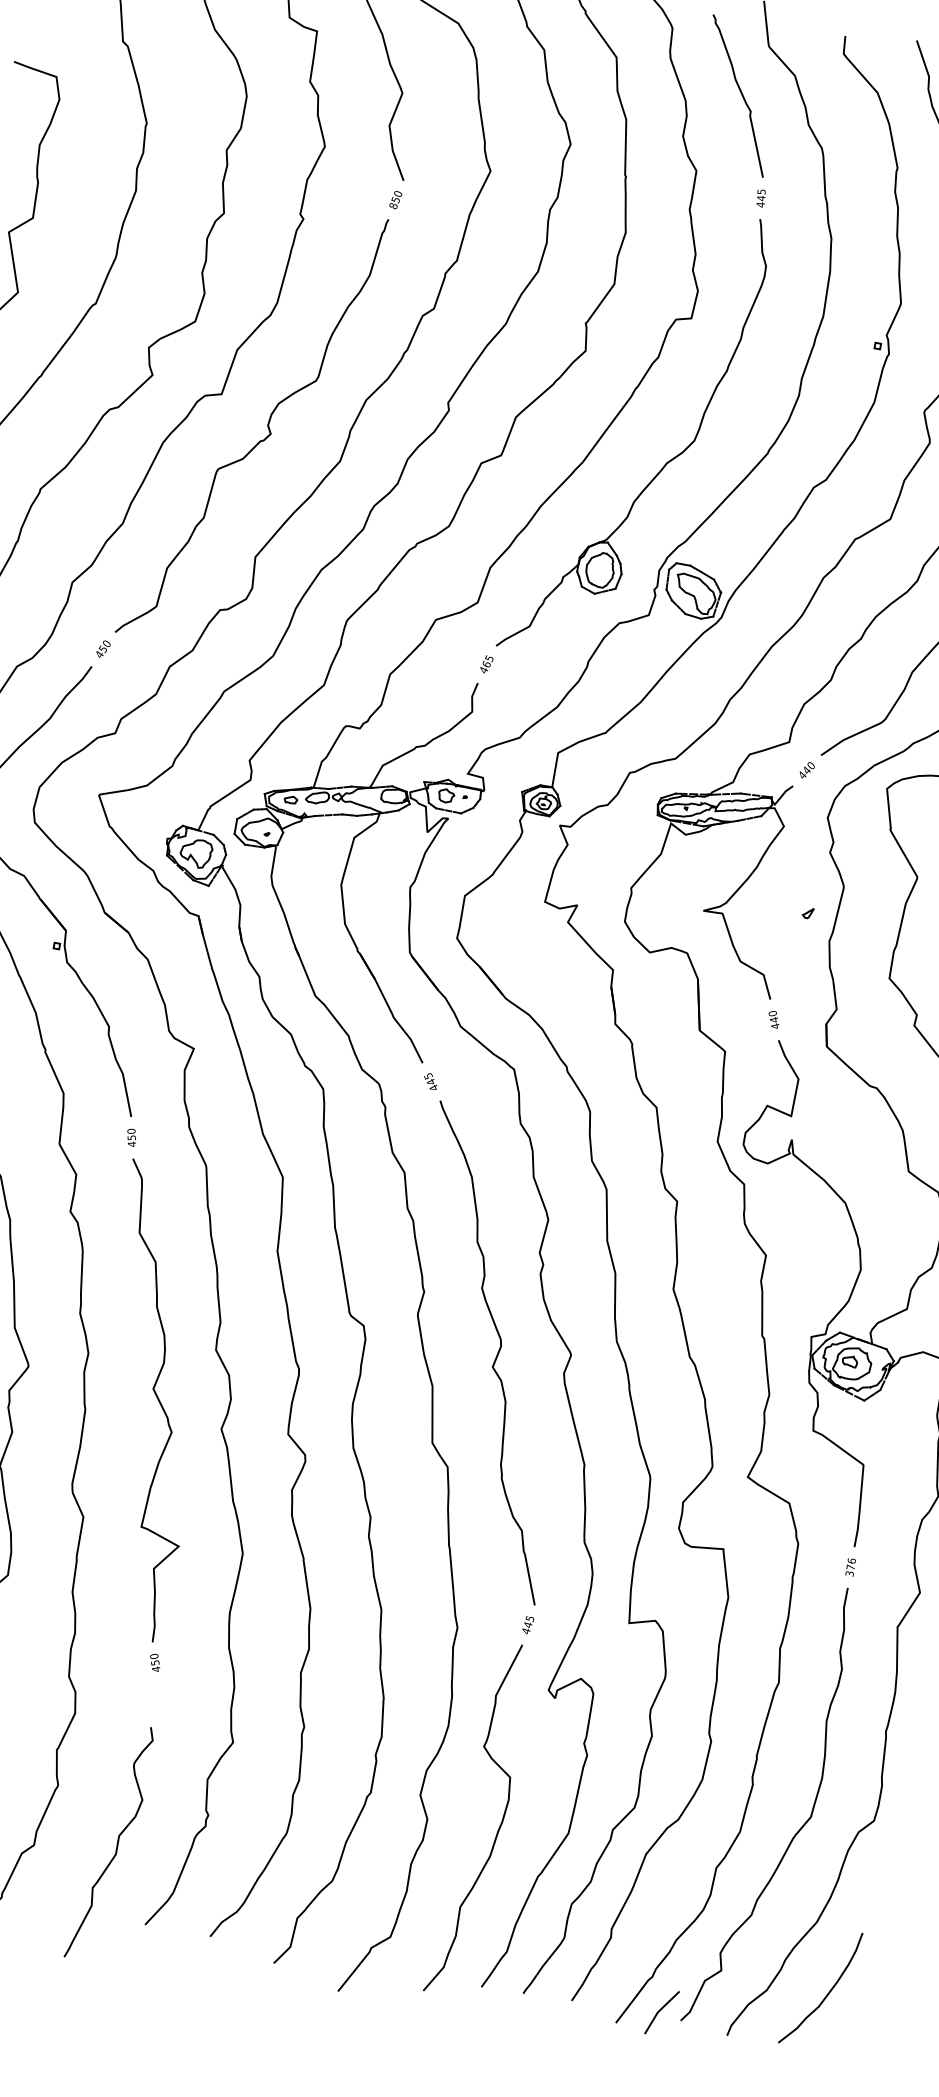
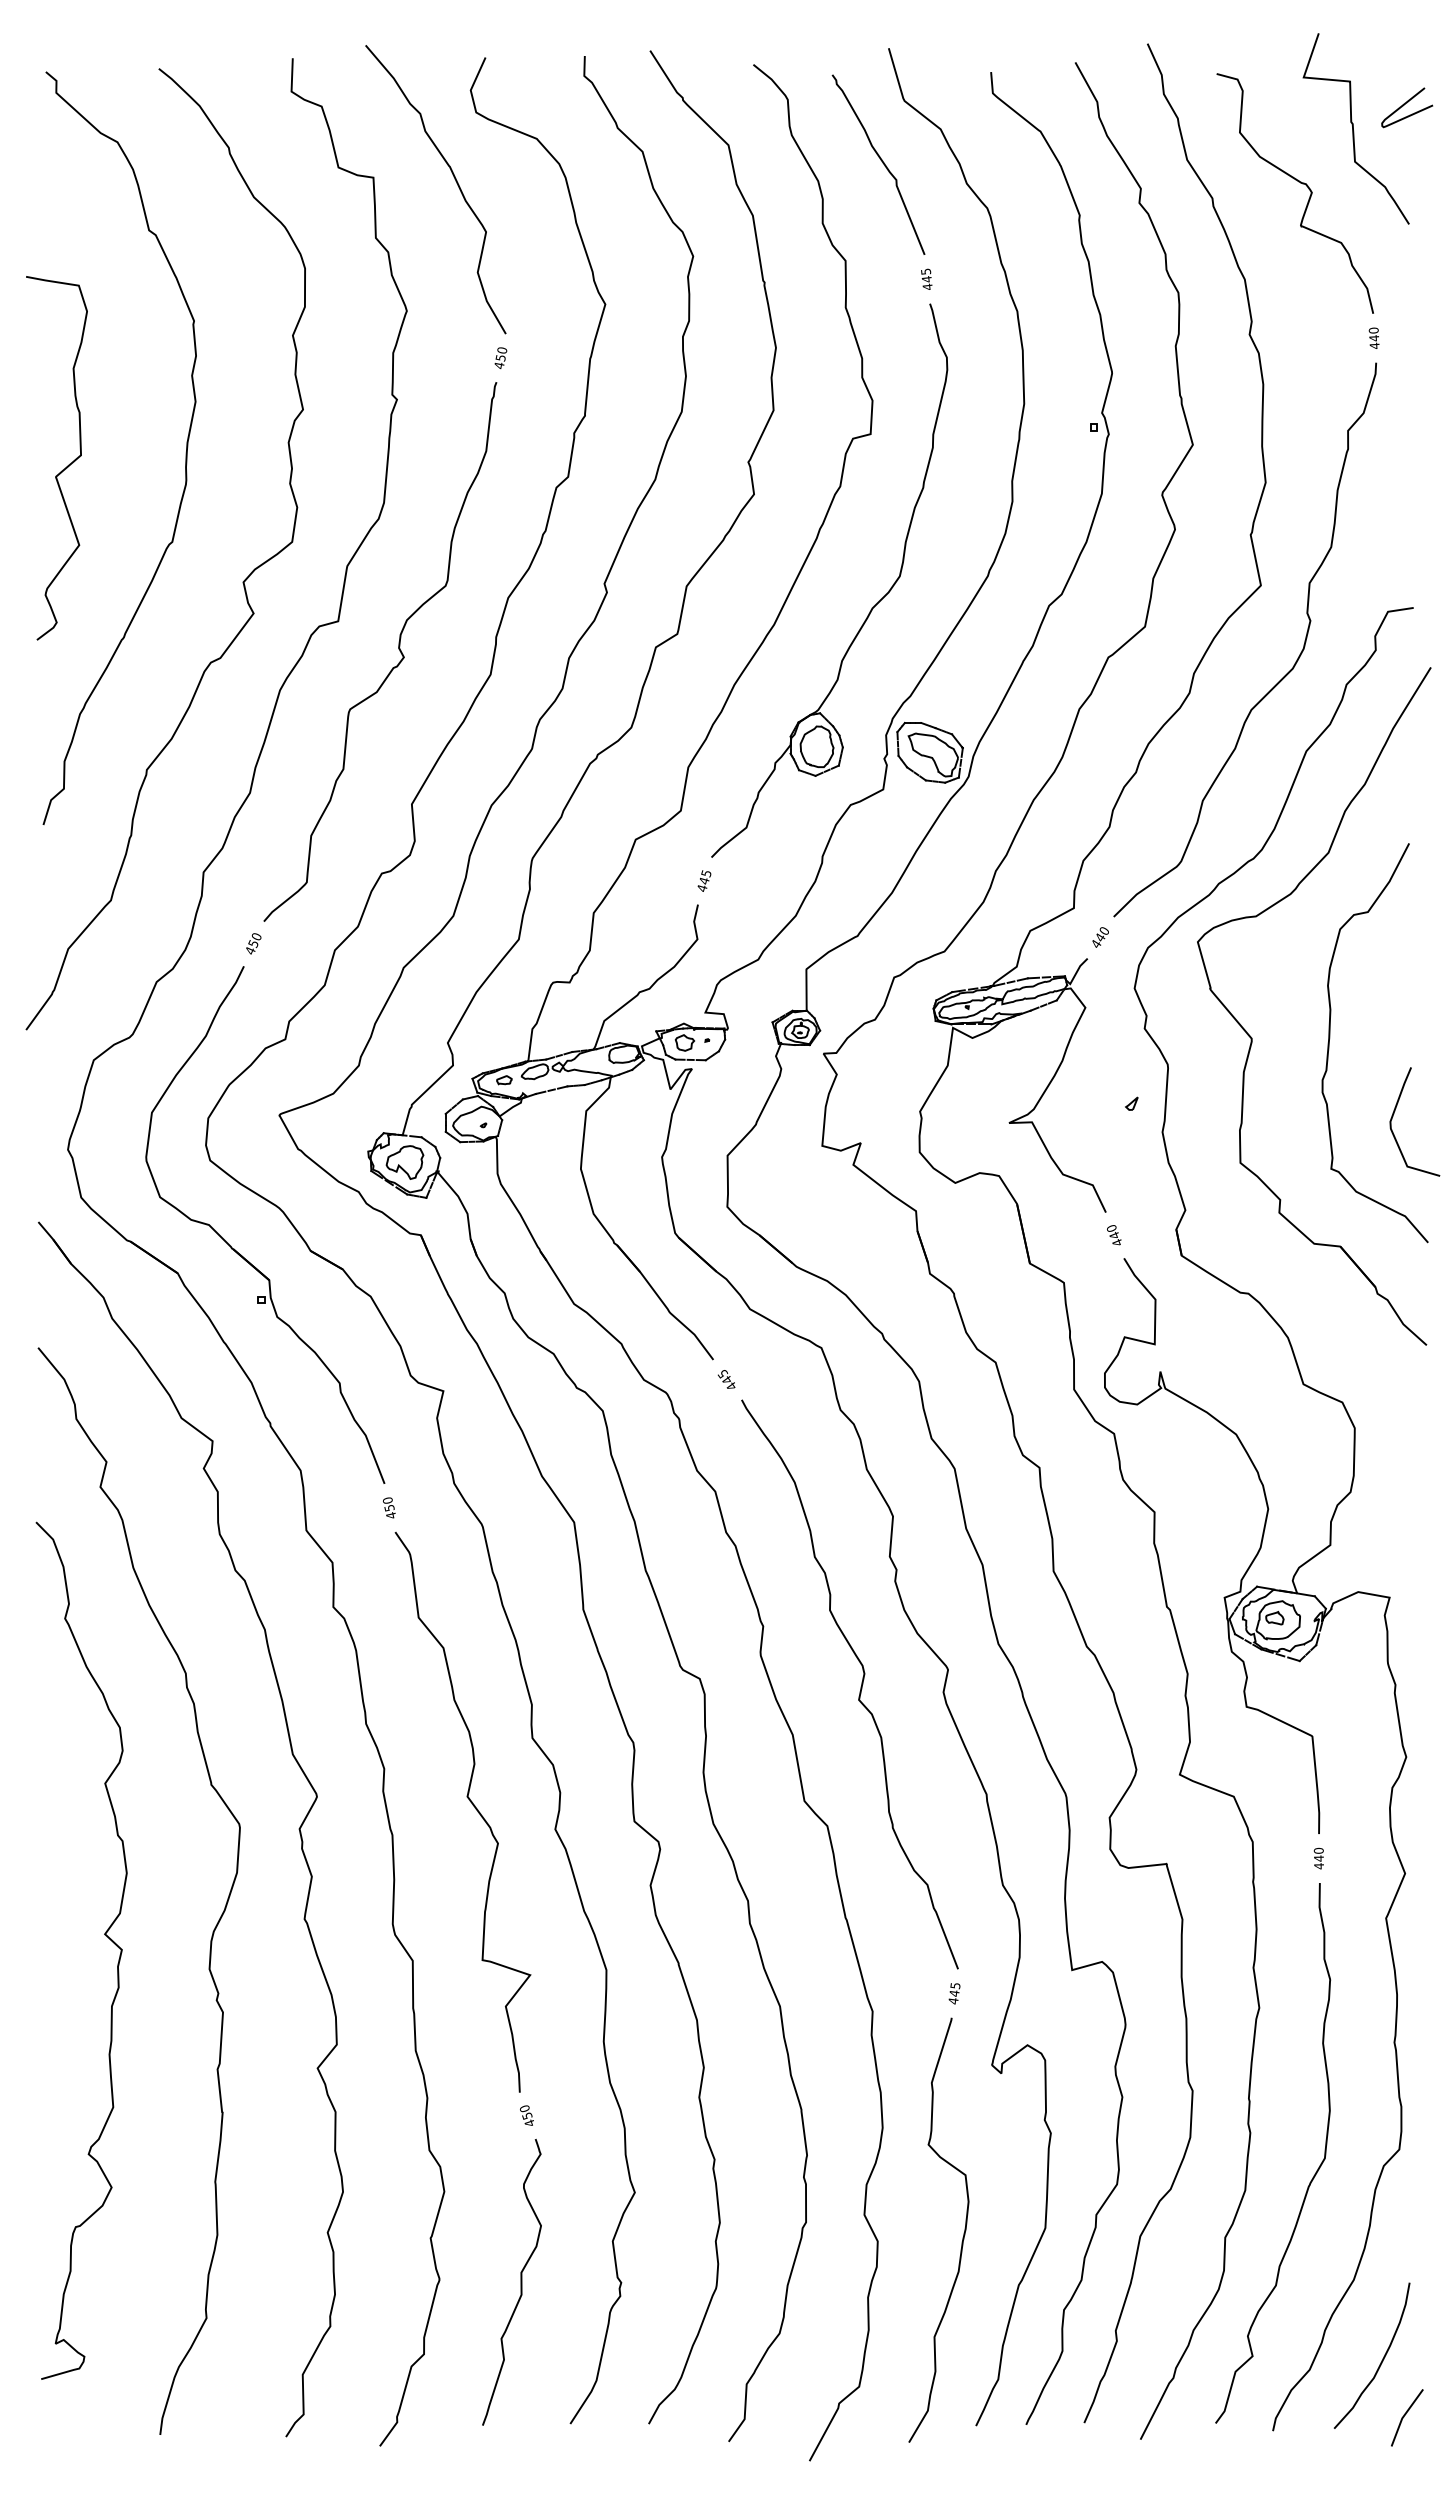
text: (393, 206) -> (499, 365), 850 -> 450
text: (486, 664) -> (704, 880), 465 -> 445
text: (850, 1567) -> (1318, 1858), 376 -> 440
curve: (116, 1844) -> (520, 2282), moved
line: (660, 2010) -> (1405, 2415), moved

